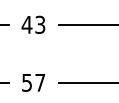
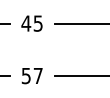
text: (40, 23) -> (38, 22), 43 -> 45

